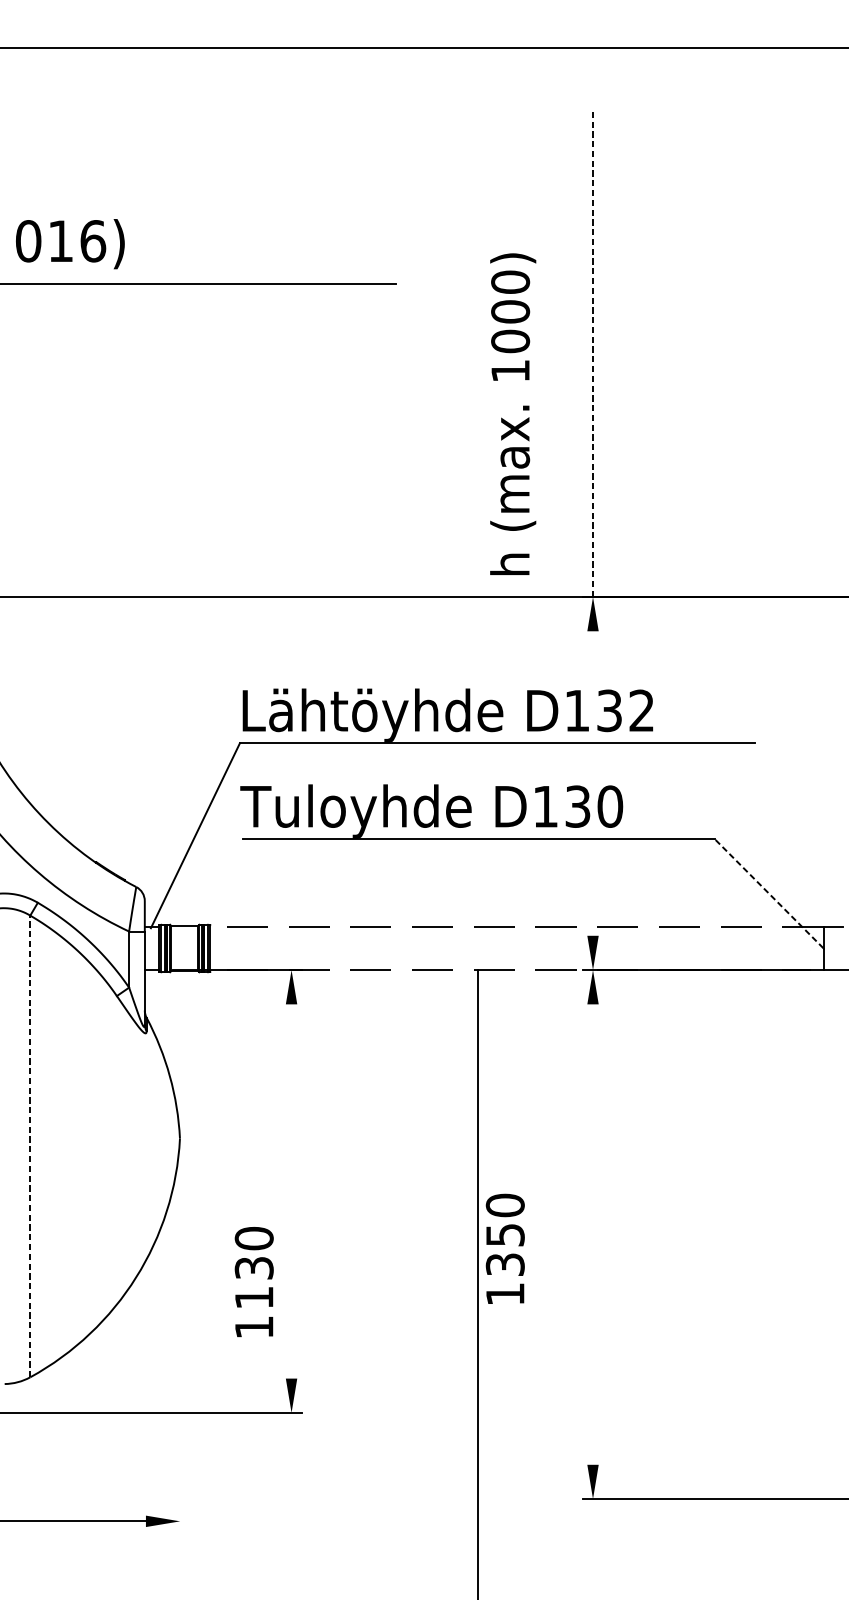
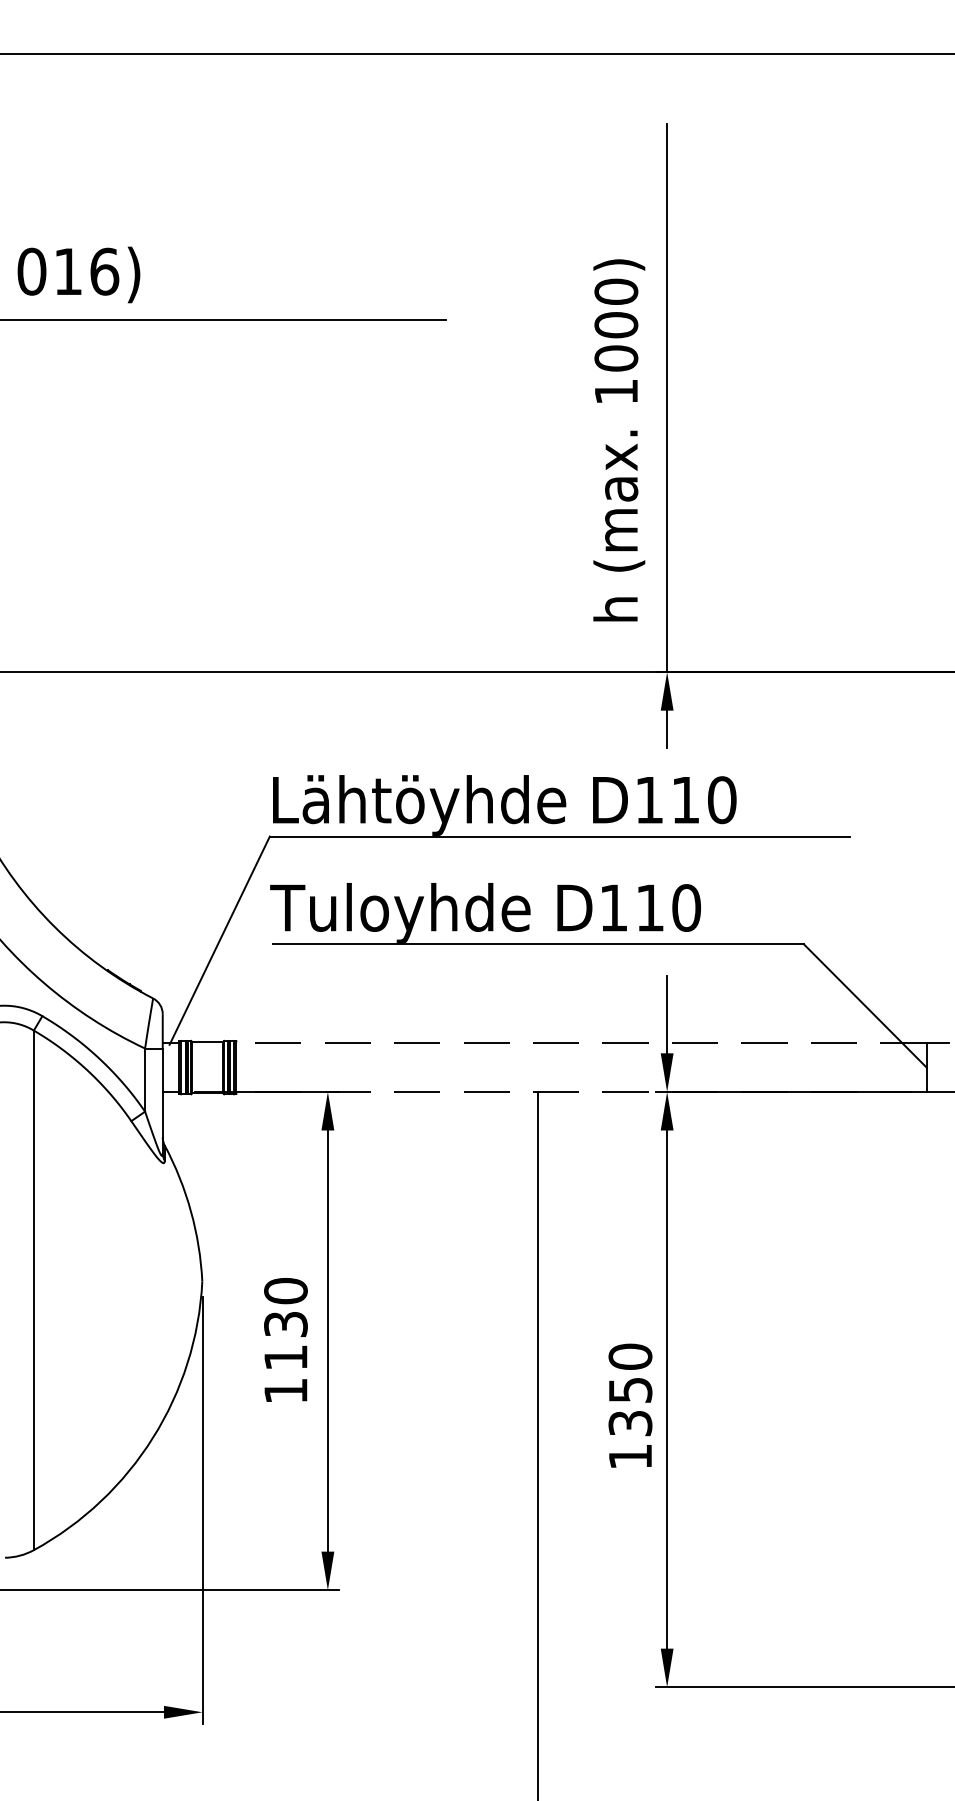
line: (593, 353) -> (667, 397), dashed -> solid
text: (513, 414) -> (619, 440), moved
line: (593, 648) -> (667, 729), added
text: (626, 711) -> (704, 800), D132 -> D110
text: (577, 806) -> (649, 907), D130 -> D110
line: (769, 893) -> (865, 1005), dashed -> solid
line: (593, 901) -> (667, 1014), added
line: (29, 1146) -> (33, 1290), dashed -> solid
line: (291, 1190) -> (327, 1340), added
line: (593, 1234) -> (667, 1389), added
text: (505, 1248) -> (630, 1405), moved
text: (253, 1281) -> (285, 1339), moved
line: (180, 1341) -> (202, 1509), added

